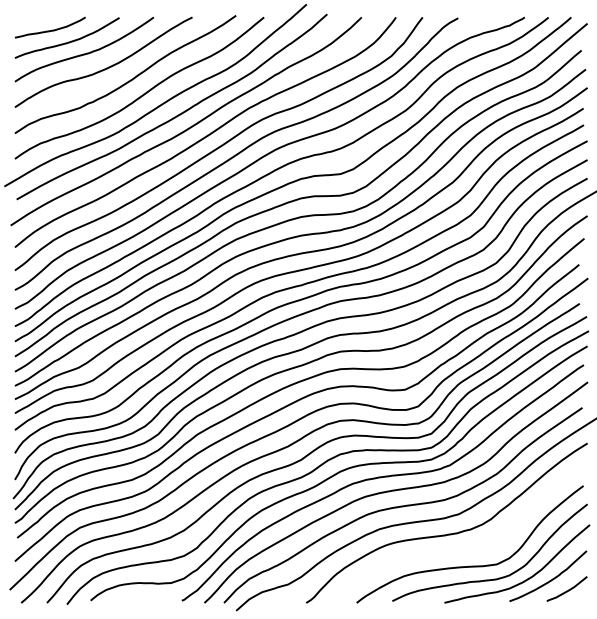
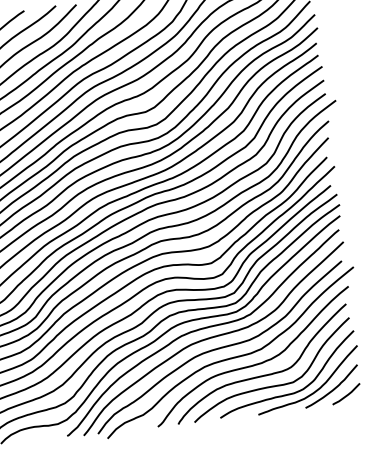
curve: (459, 549) -> (264, 374), added

